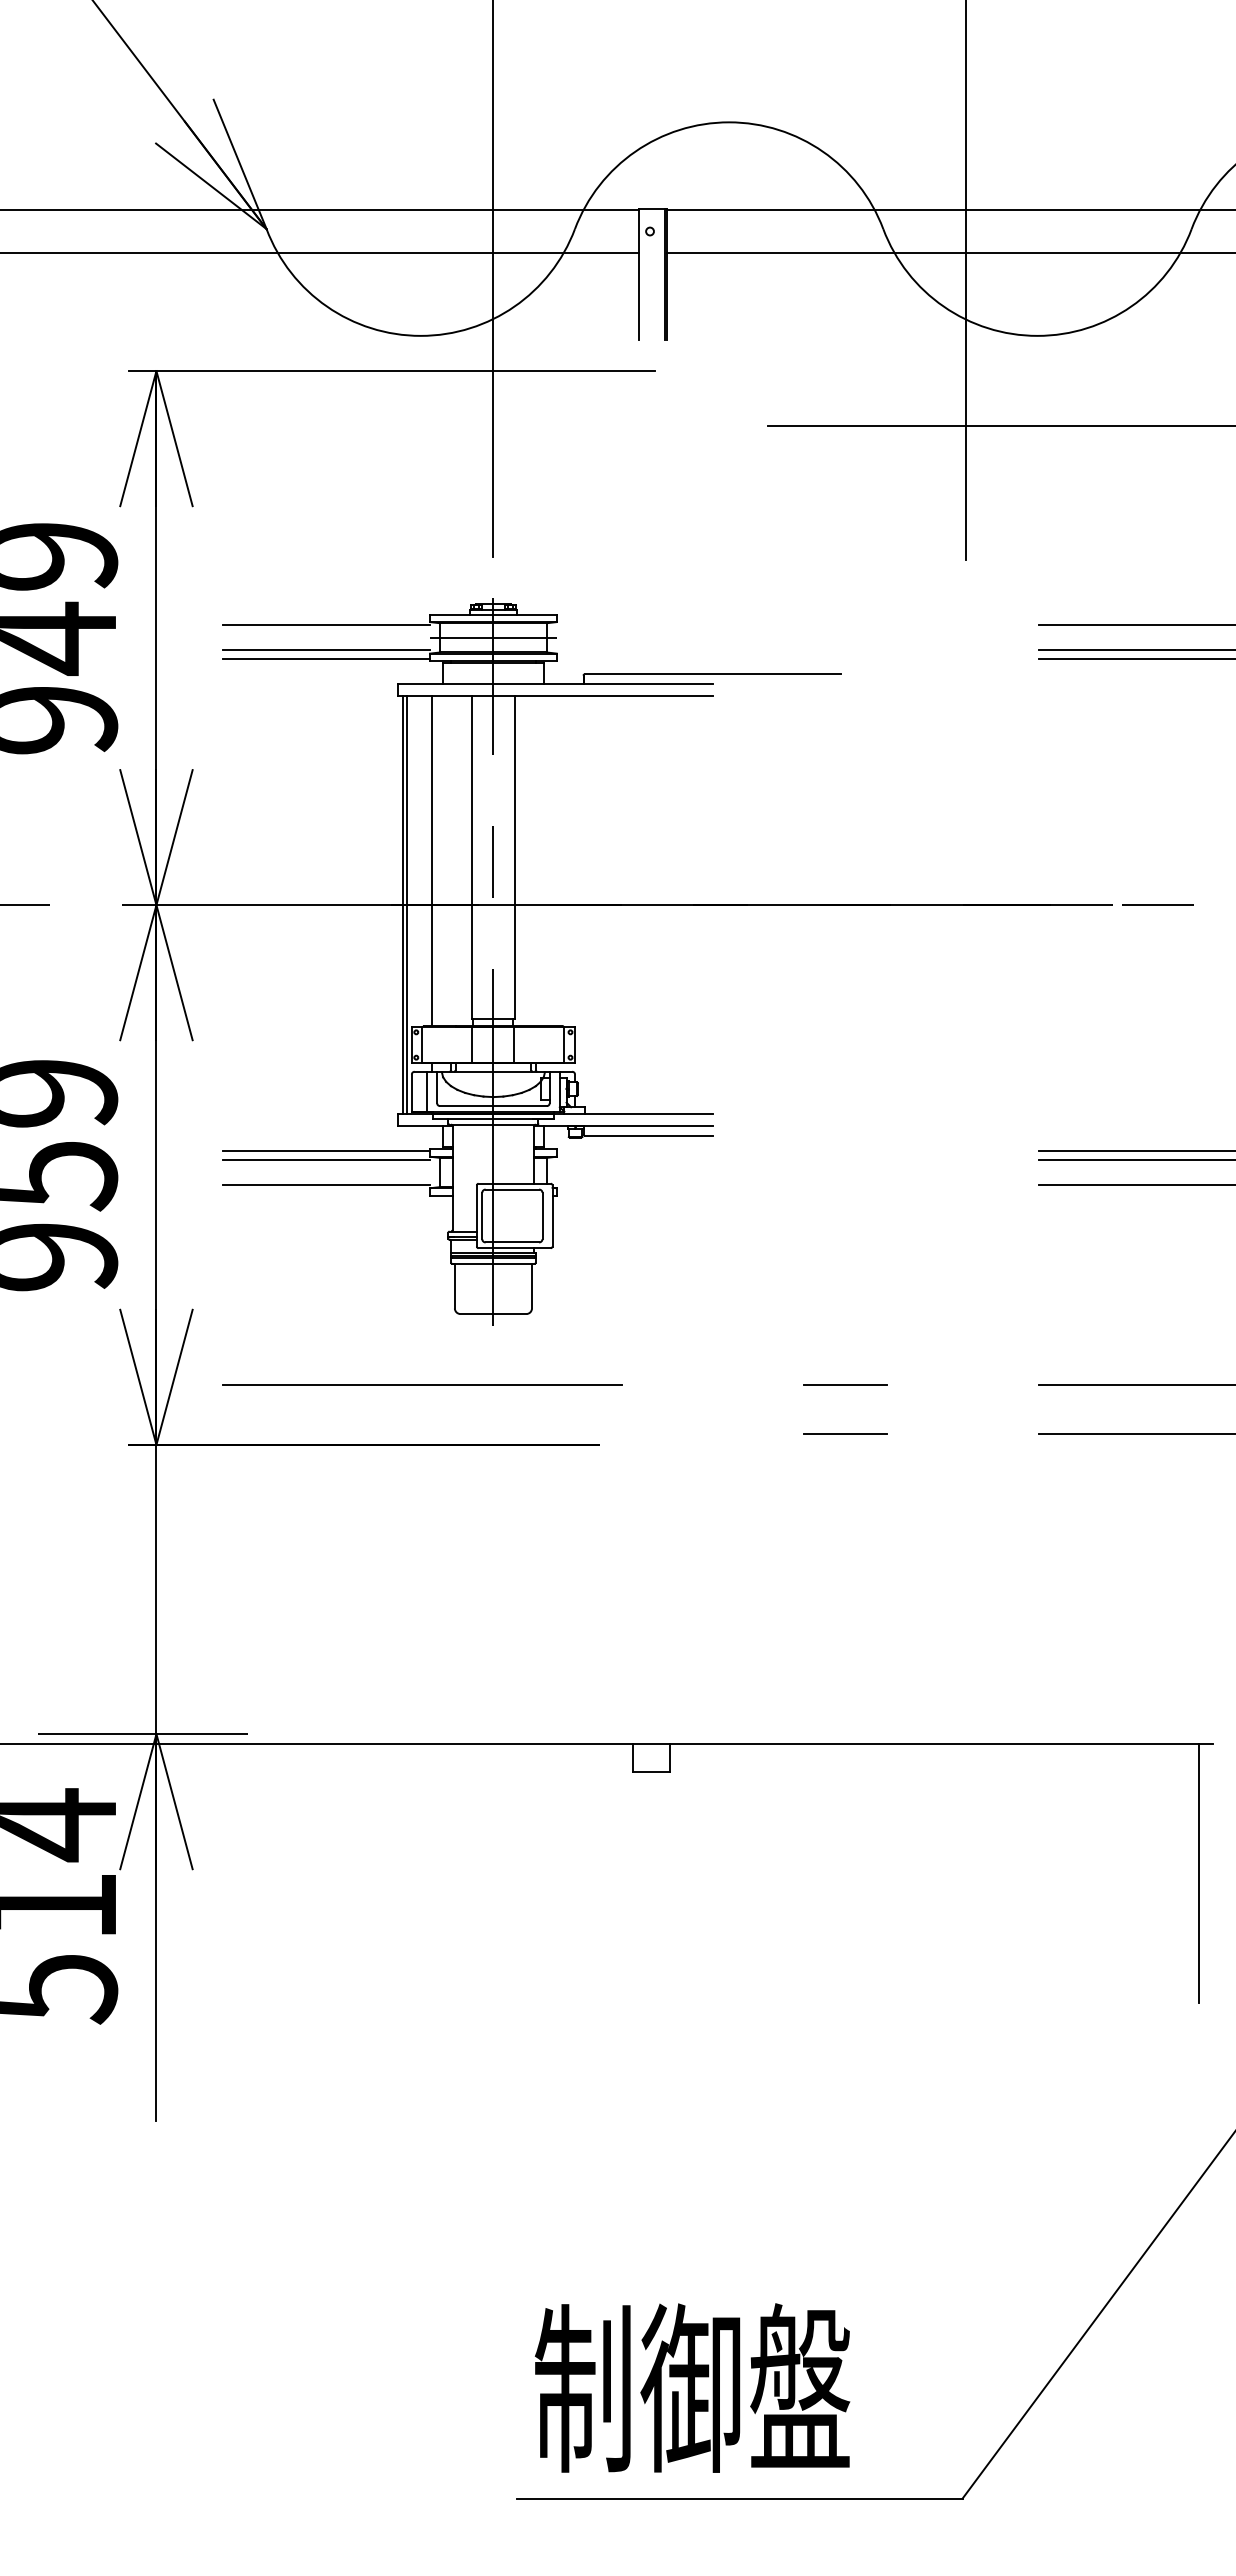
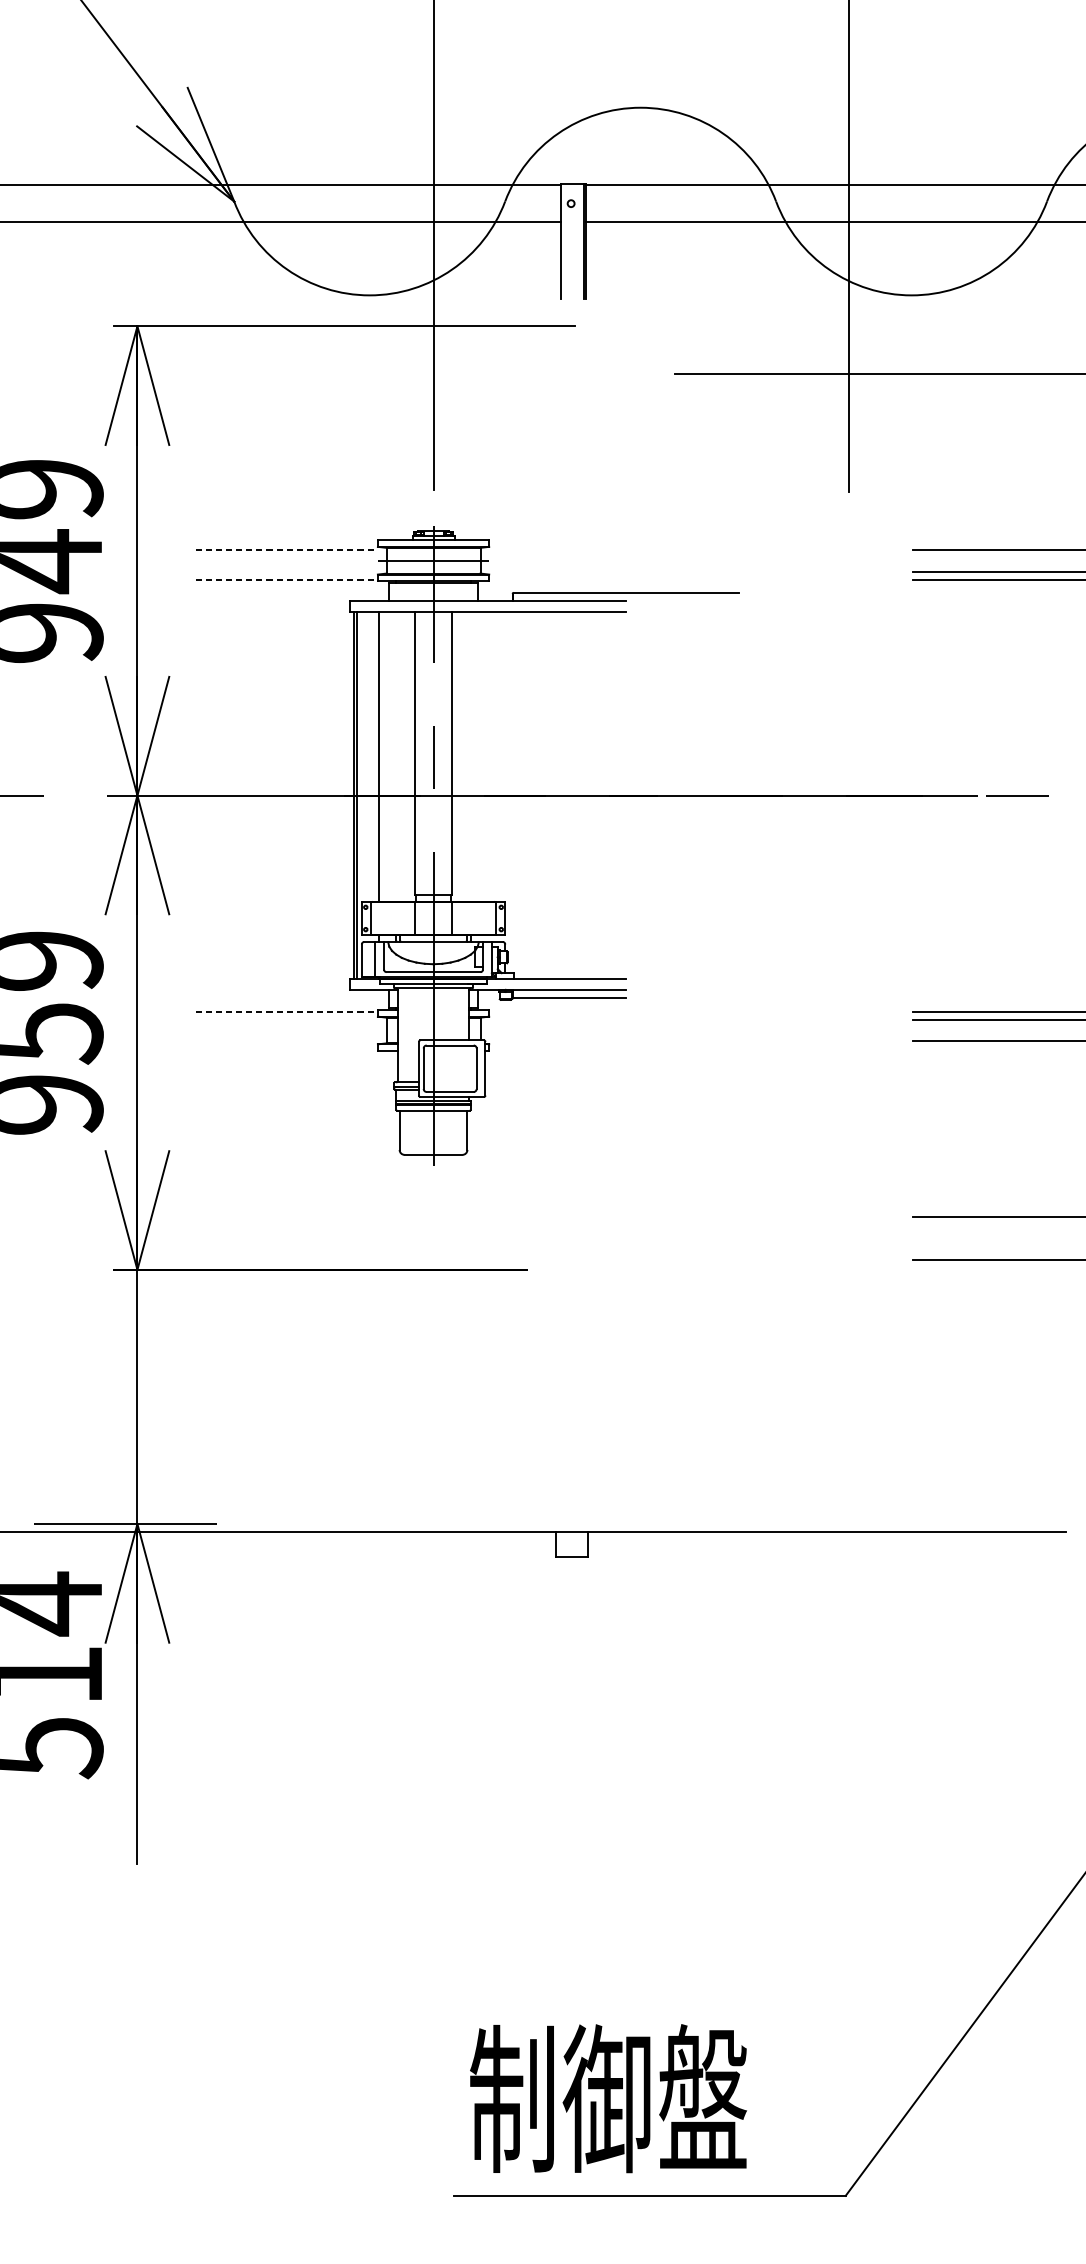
line: (326, 625) -> (286, 549), solid -> dashed
line: (326, 650) -> (286, 571), removed
line: (326, 659) -> (286, 579), solid -> dashed
line: (326, 1151) -> (286, 1012), solid -> dashed
line: (326, 1160) -> (286, 1019), removed
line: (326, 1184) -> (286, 1041), removed
line: (422, 1384) -> (371, 1216), removed
line: (845, 1384) -> (742, 1216), removed
line: (845, 1433) -> (742, 1259), removed
line: (1198, 1872) -> (1053, 1645), removed

